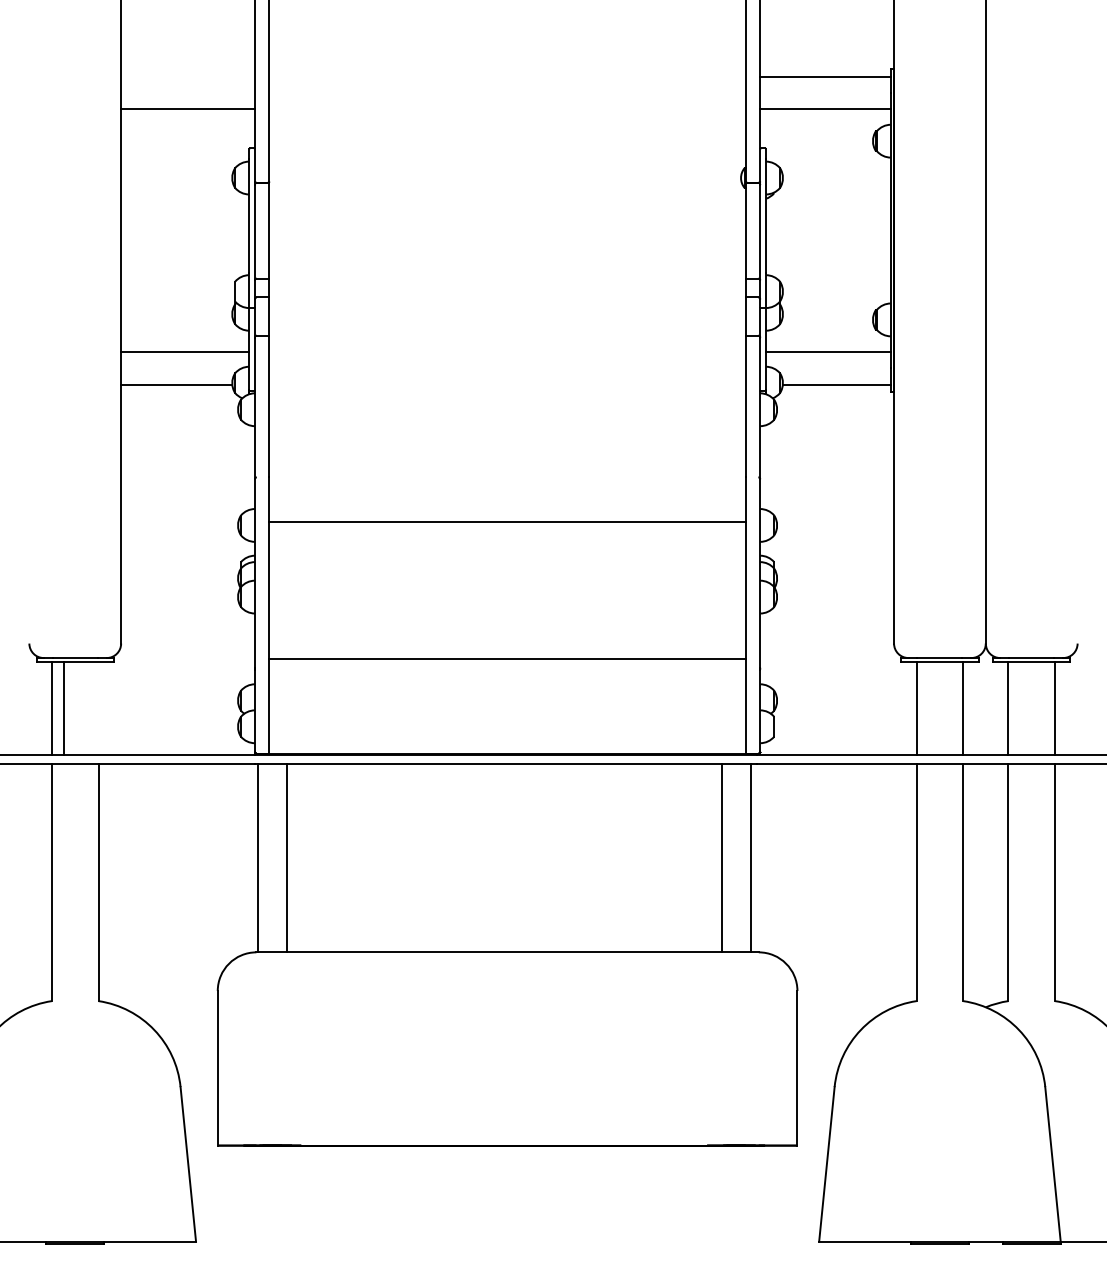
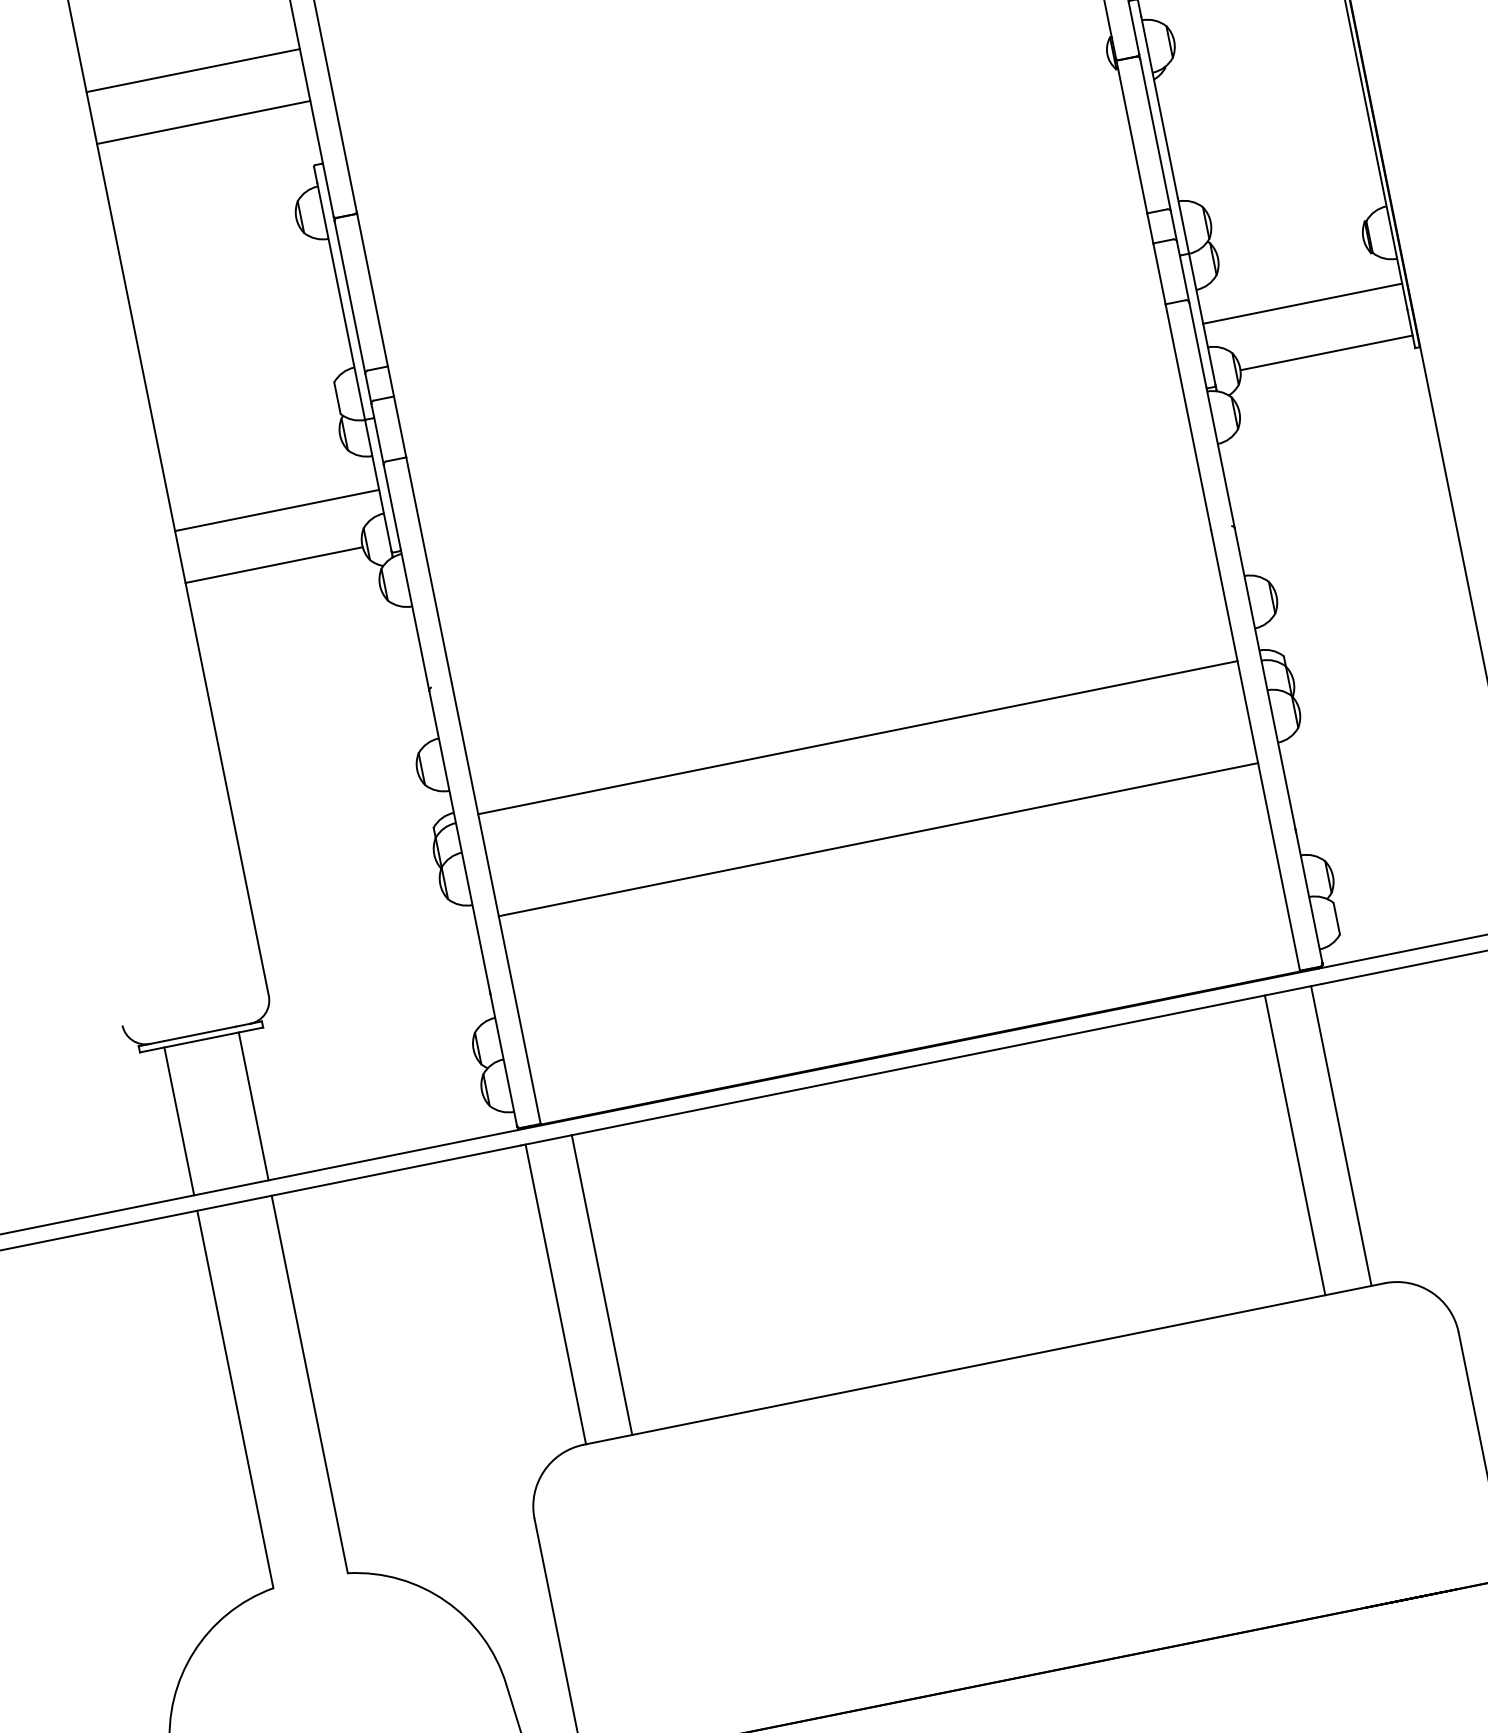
line: (187, 76) -> (192, 70), added
line: (507, 522) -> (857, 737), moved
line: (507, 659) -> (878, 839), moved
line: (63, 707) -> (253, 1105), moved

